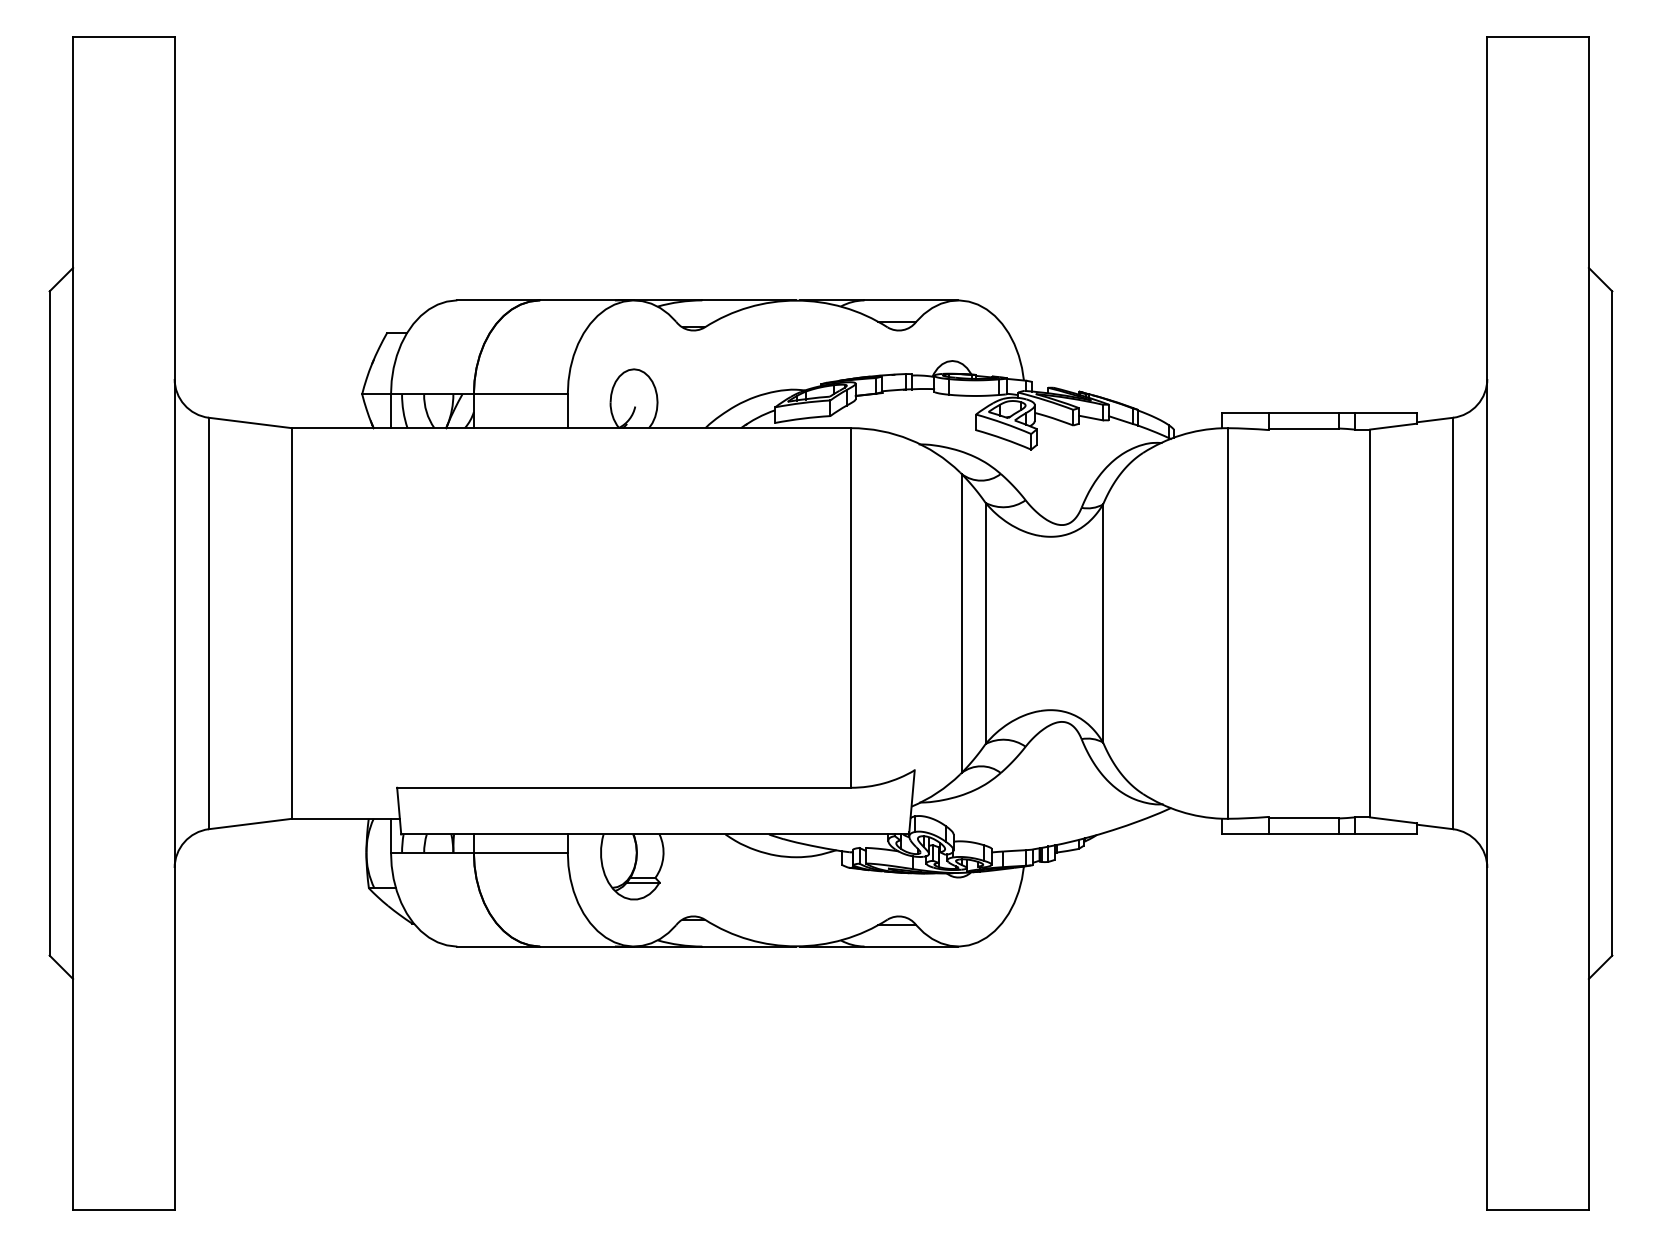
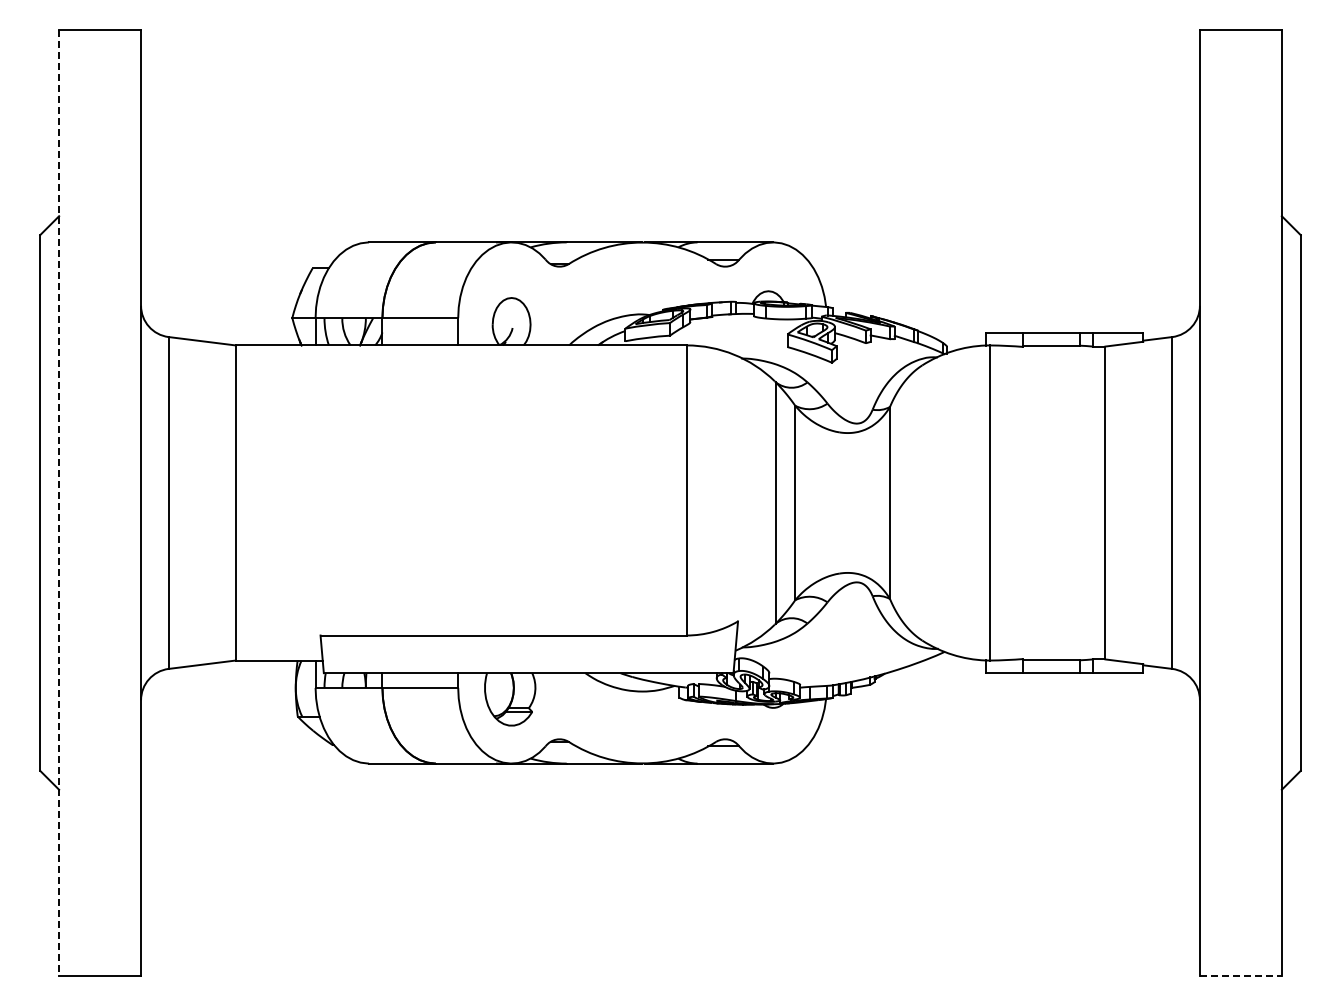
line: (73, 622) -> (59, 502), solid -> dashed
line: (1537, 1209) -> (1240, 975), solid -> dashed

